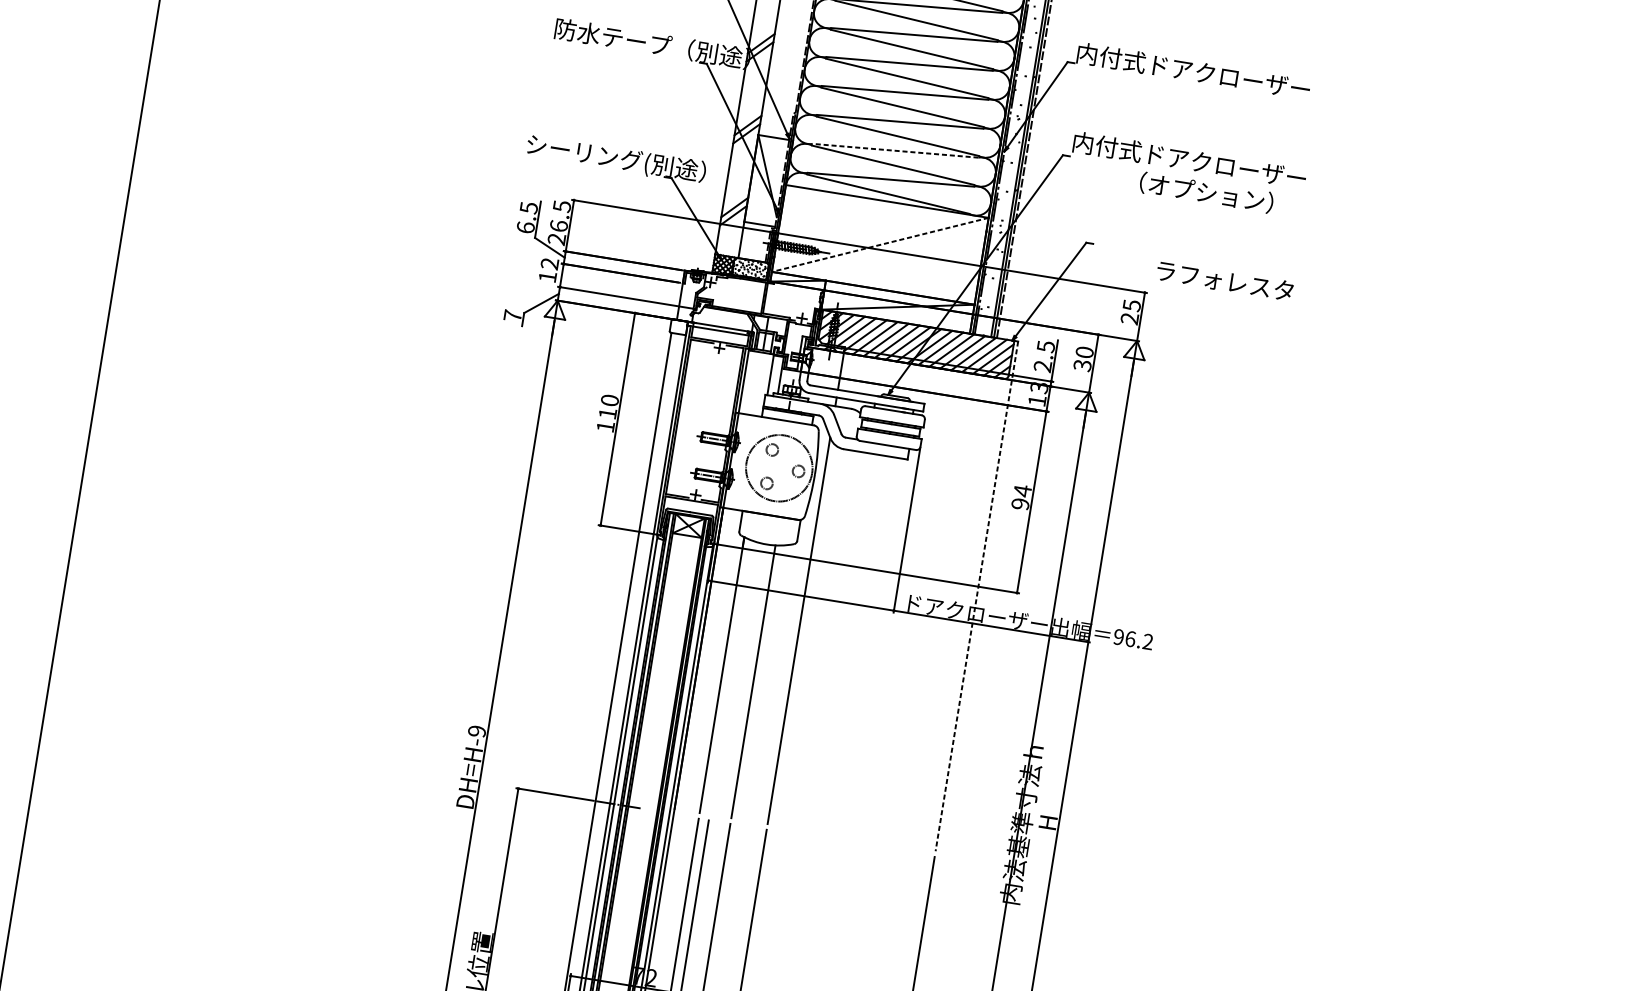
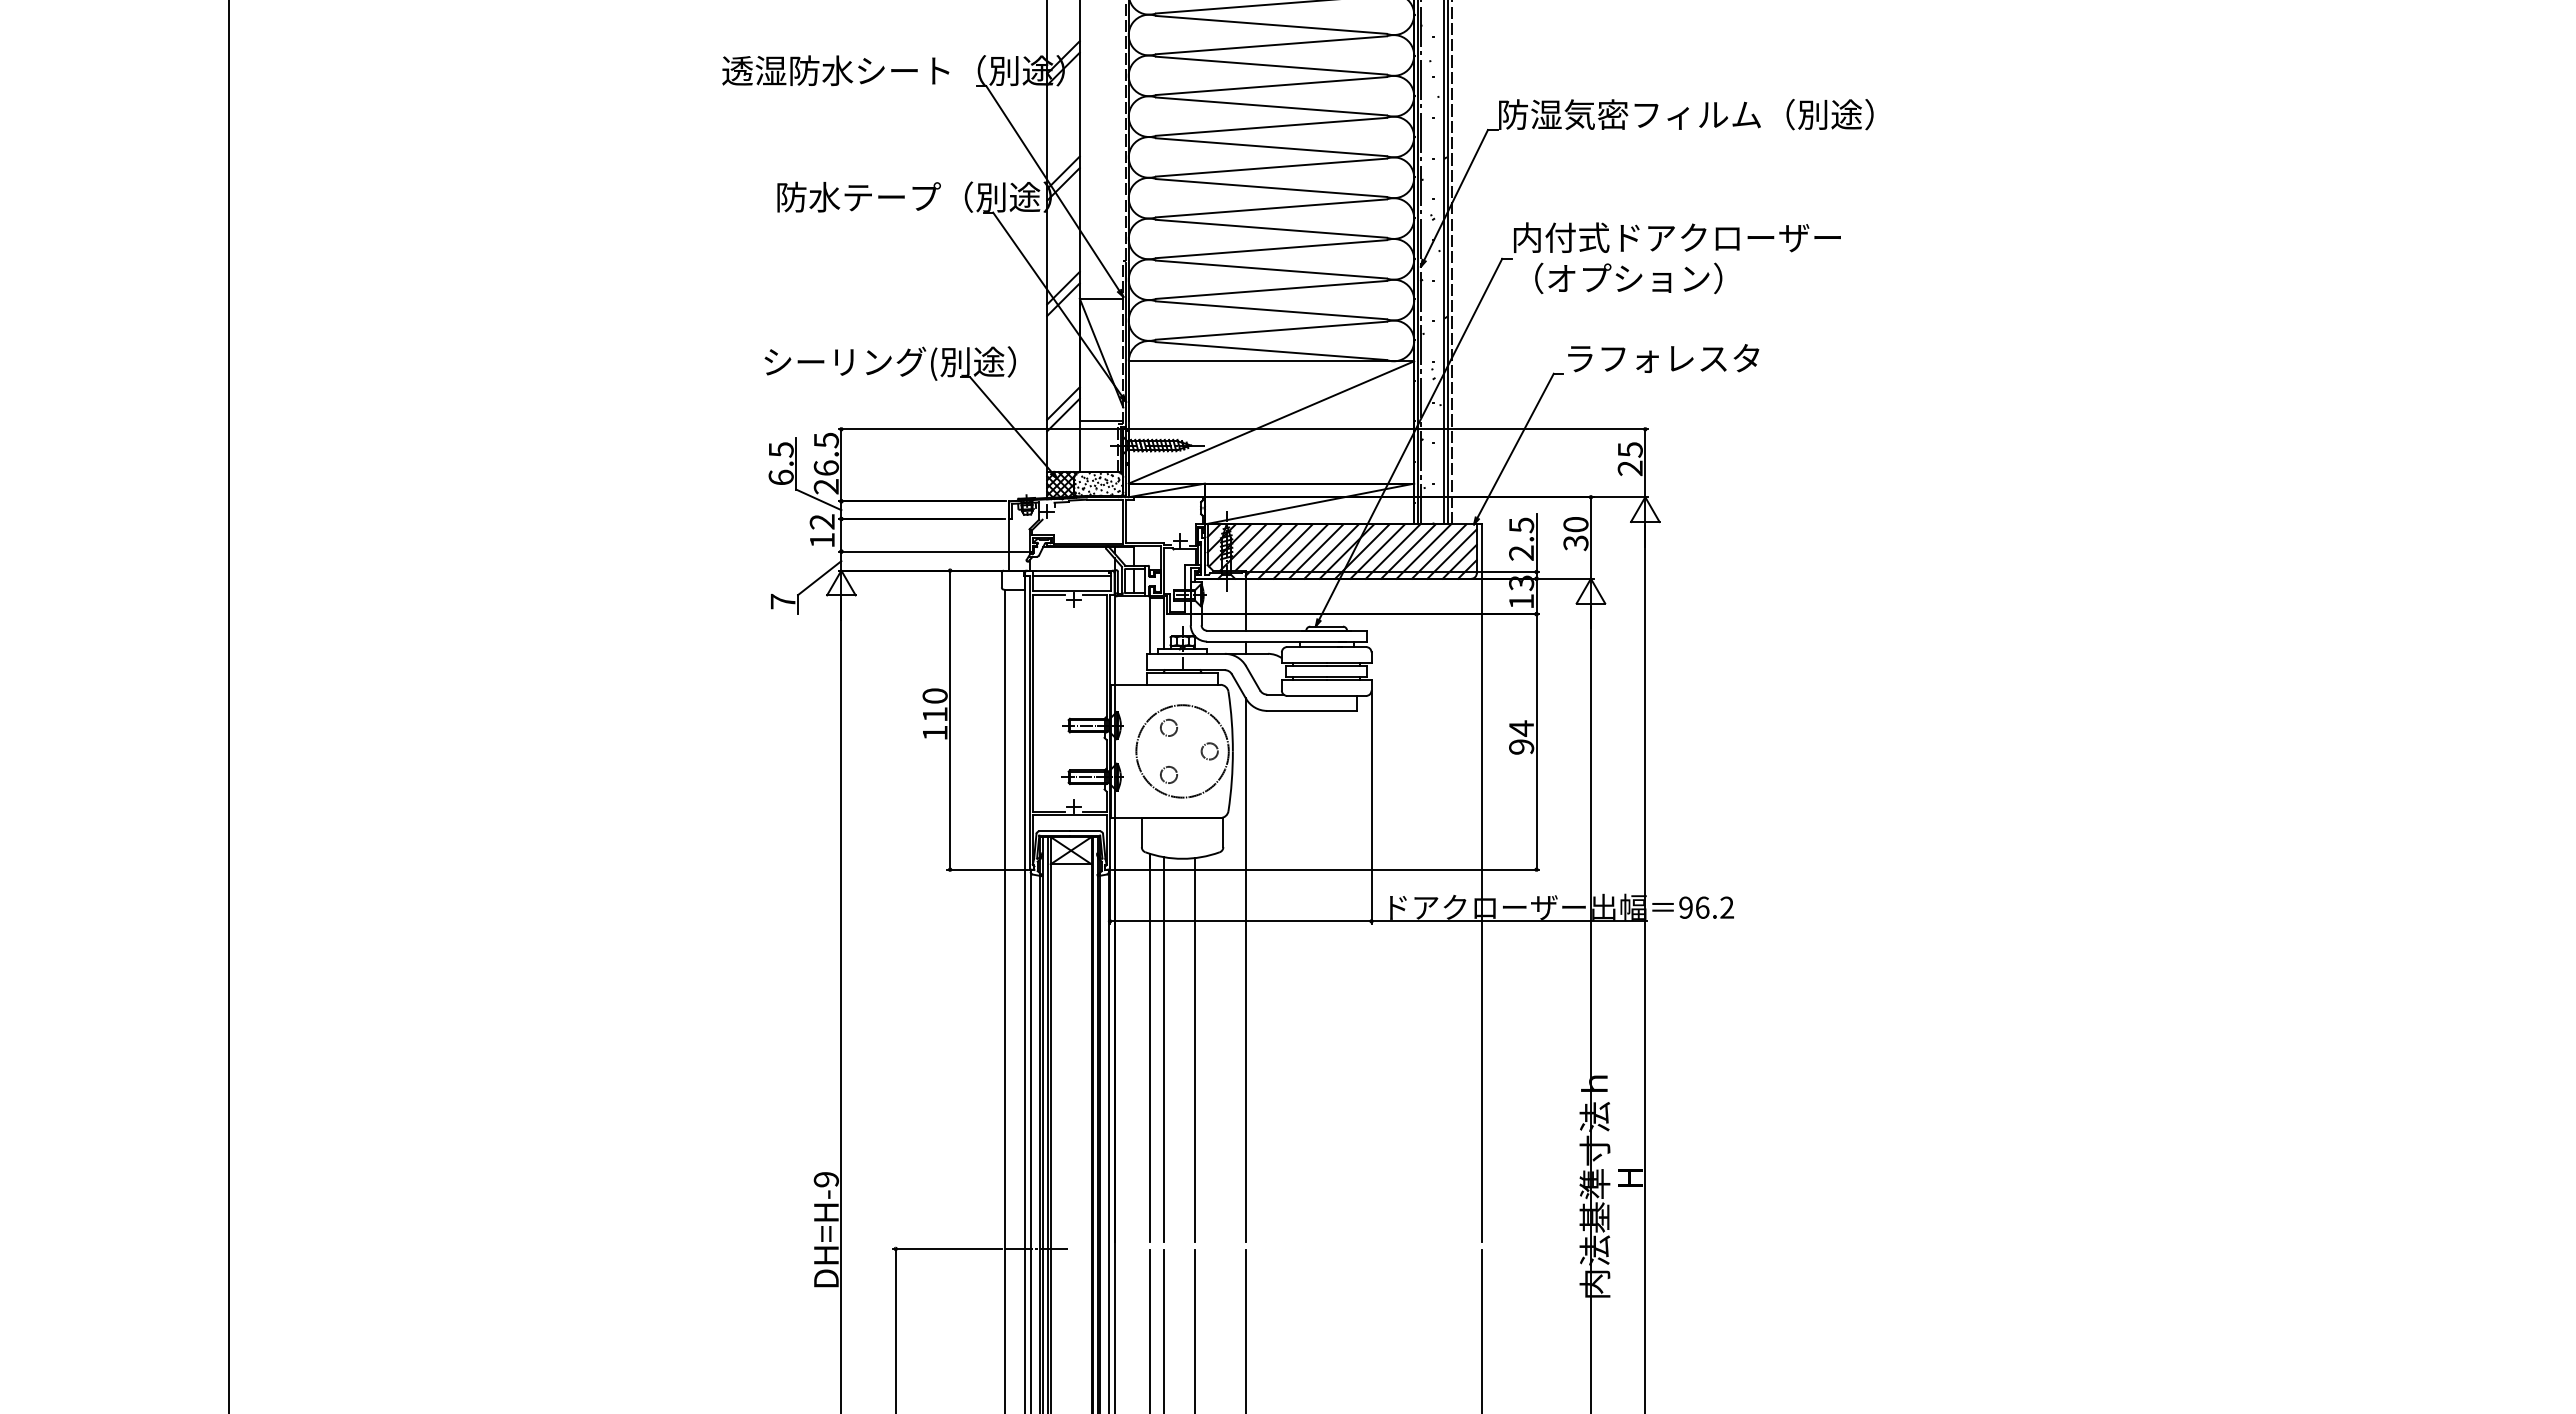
text: (1210, 73) -> (1686, 114), 内付式ドアクローザー -> 防湿気密フィルム（別途）
line: (895, 150) -> (1271, 289), dashed -> solid
text: (1206, 192) -> (1628, 278), moved
line: (880, 244) -> (1271, 422), dashed -> solid
text: (1224, 281) -> (1663, 358), moved
line: (977, 596) -> (1482, 883), dashed -> solid
line: (732, 677) -> (1164, 1049), added

